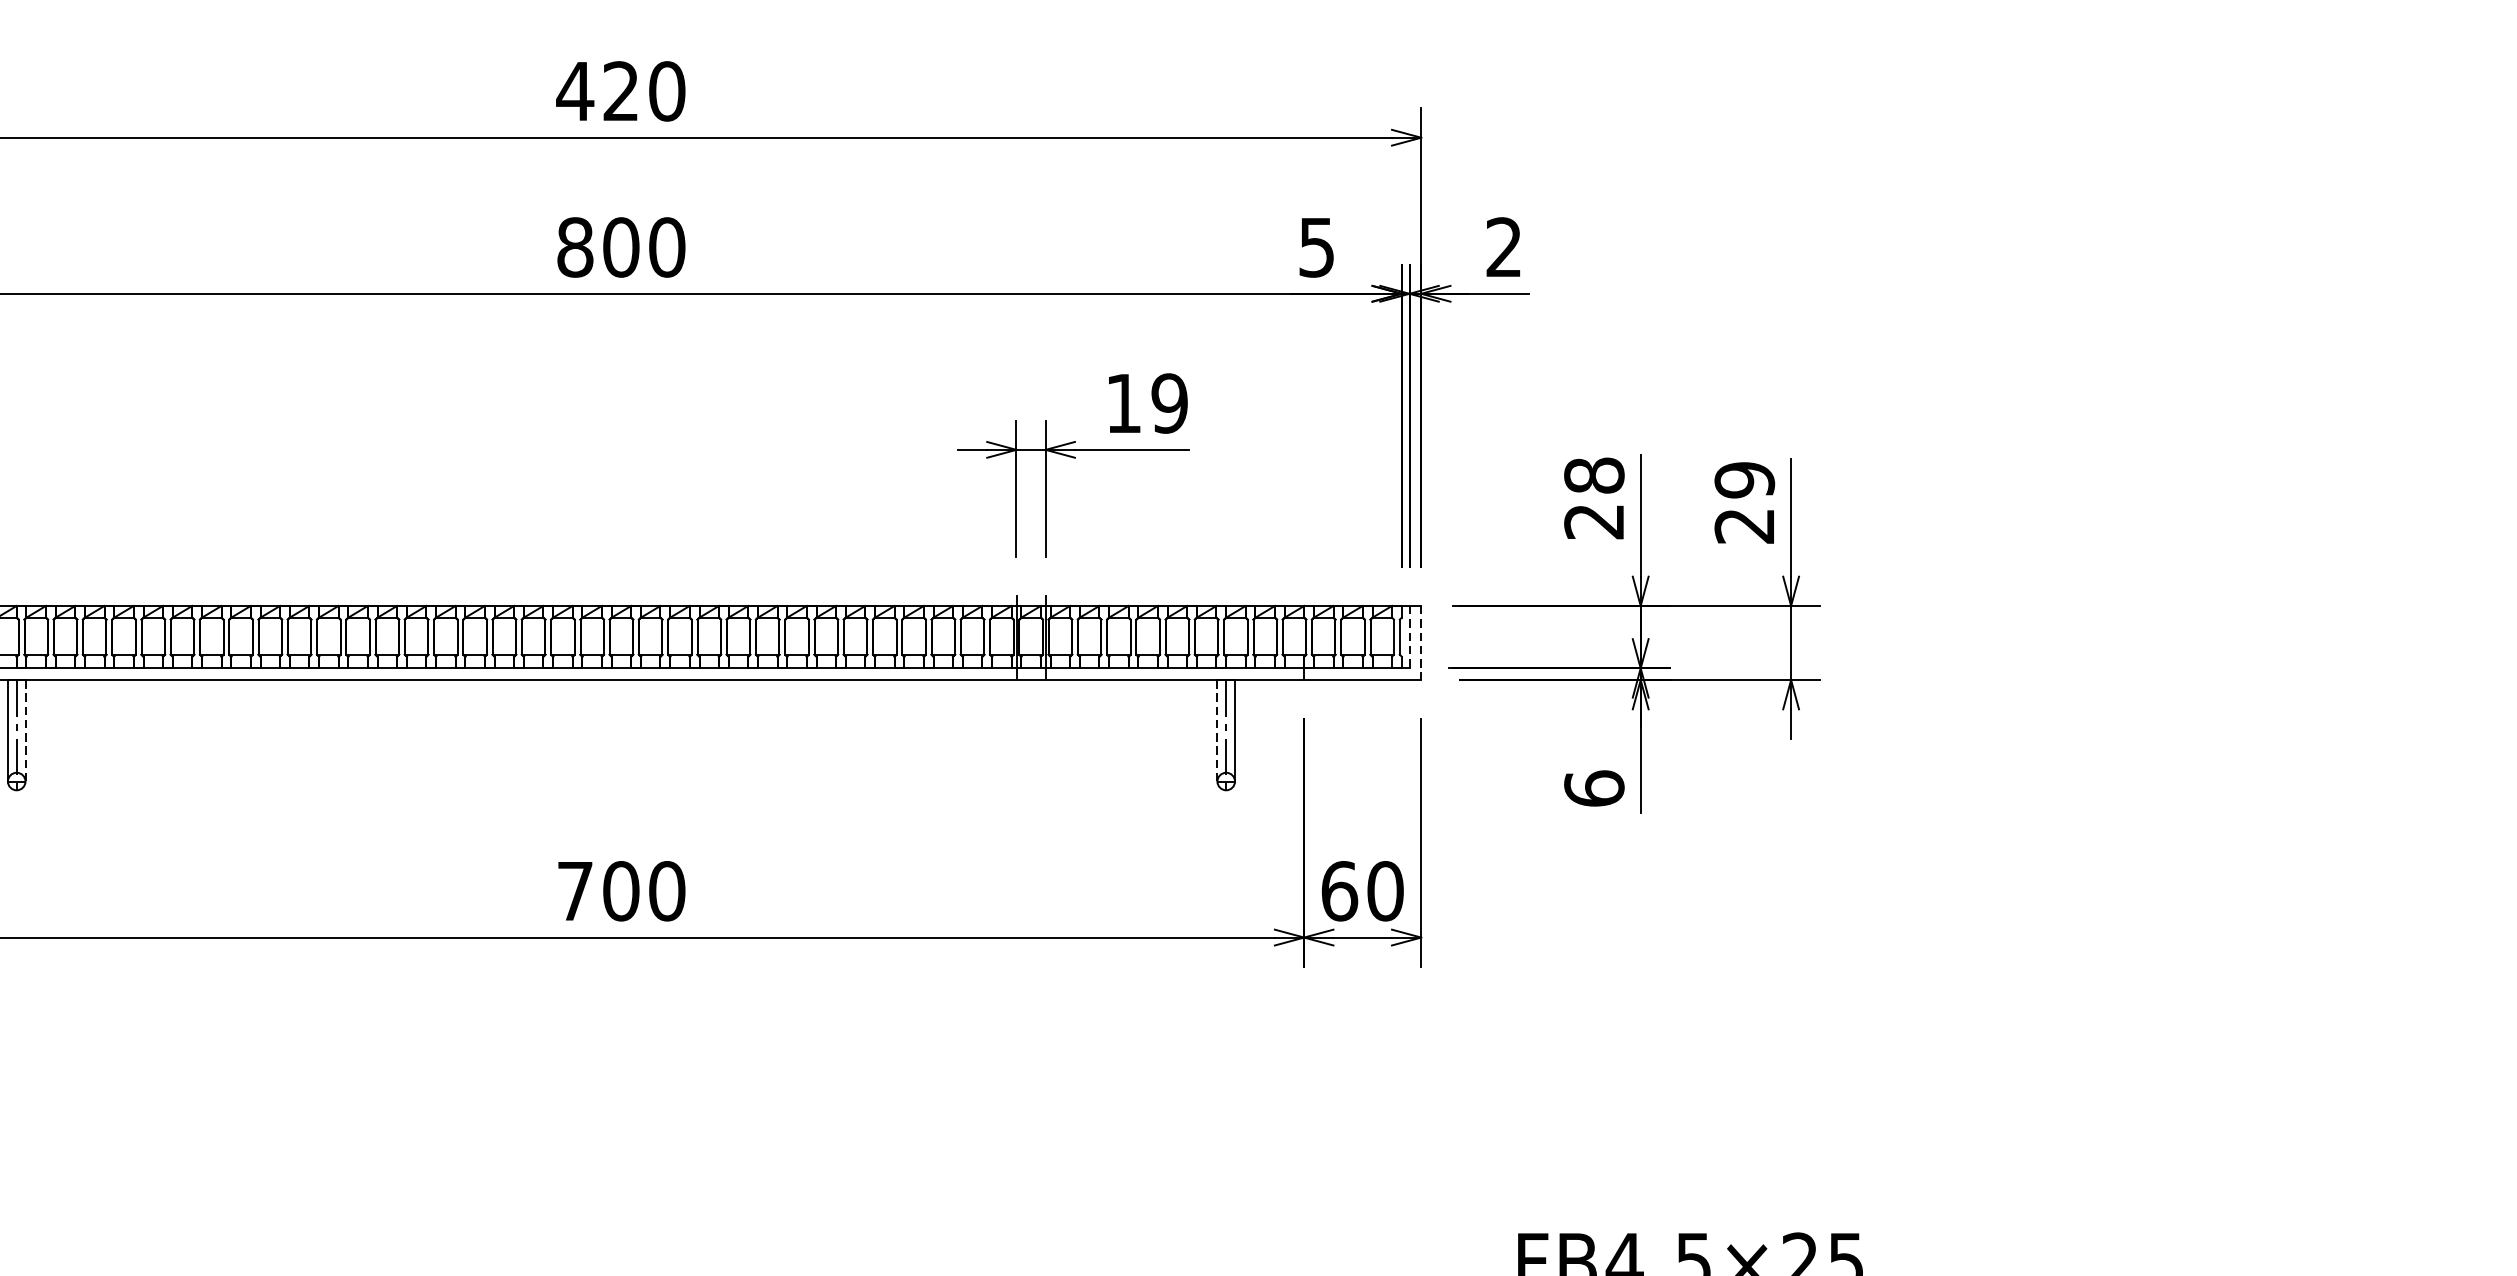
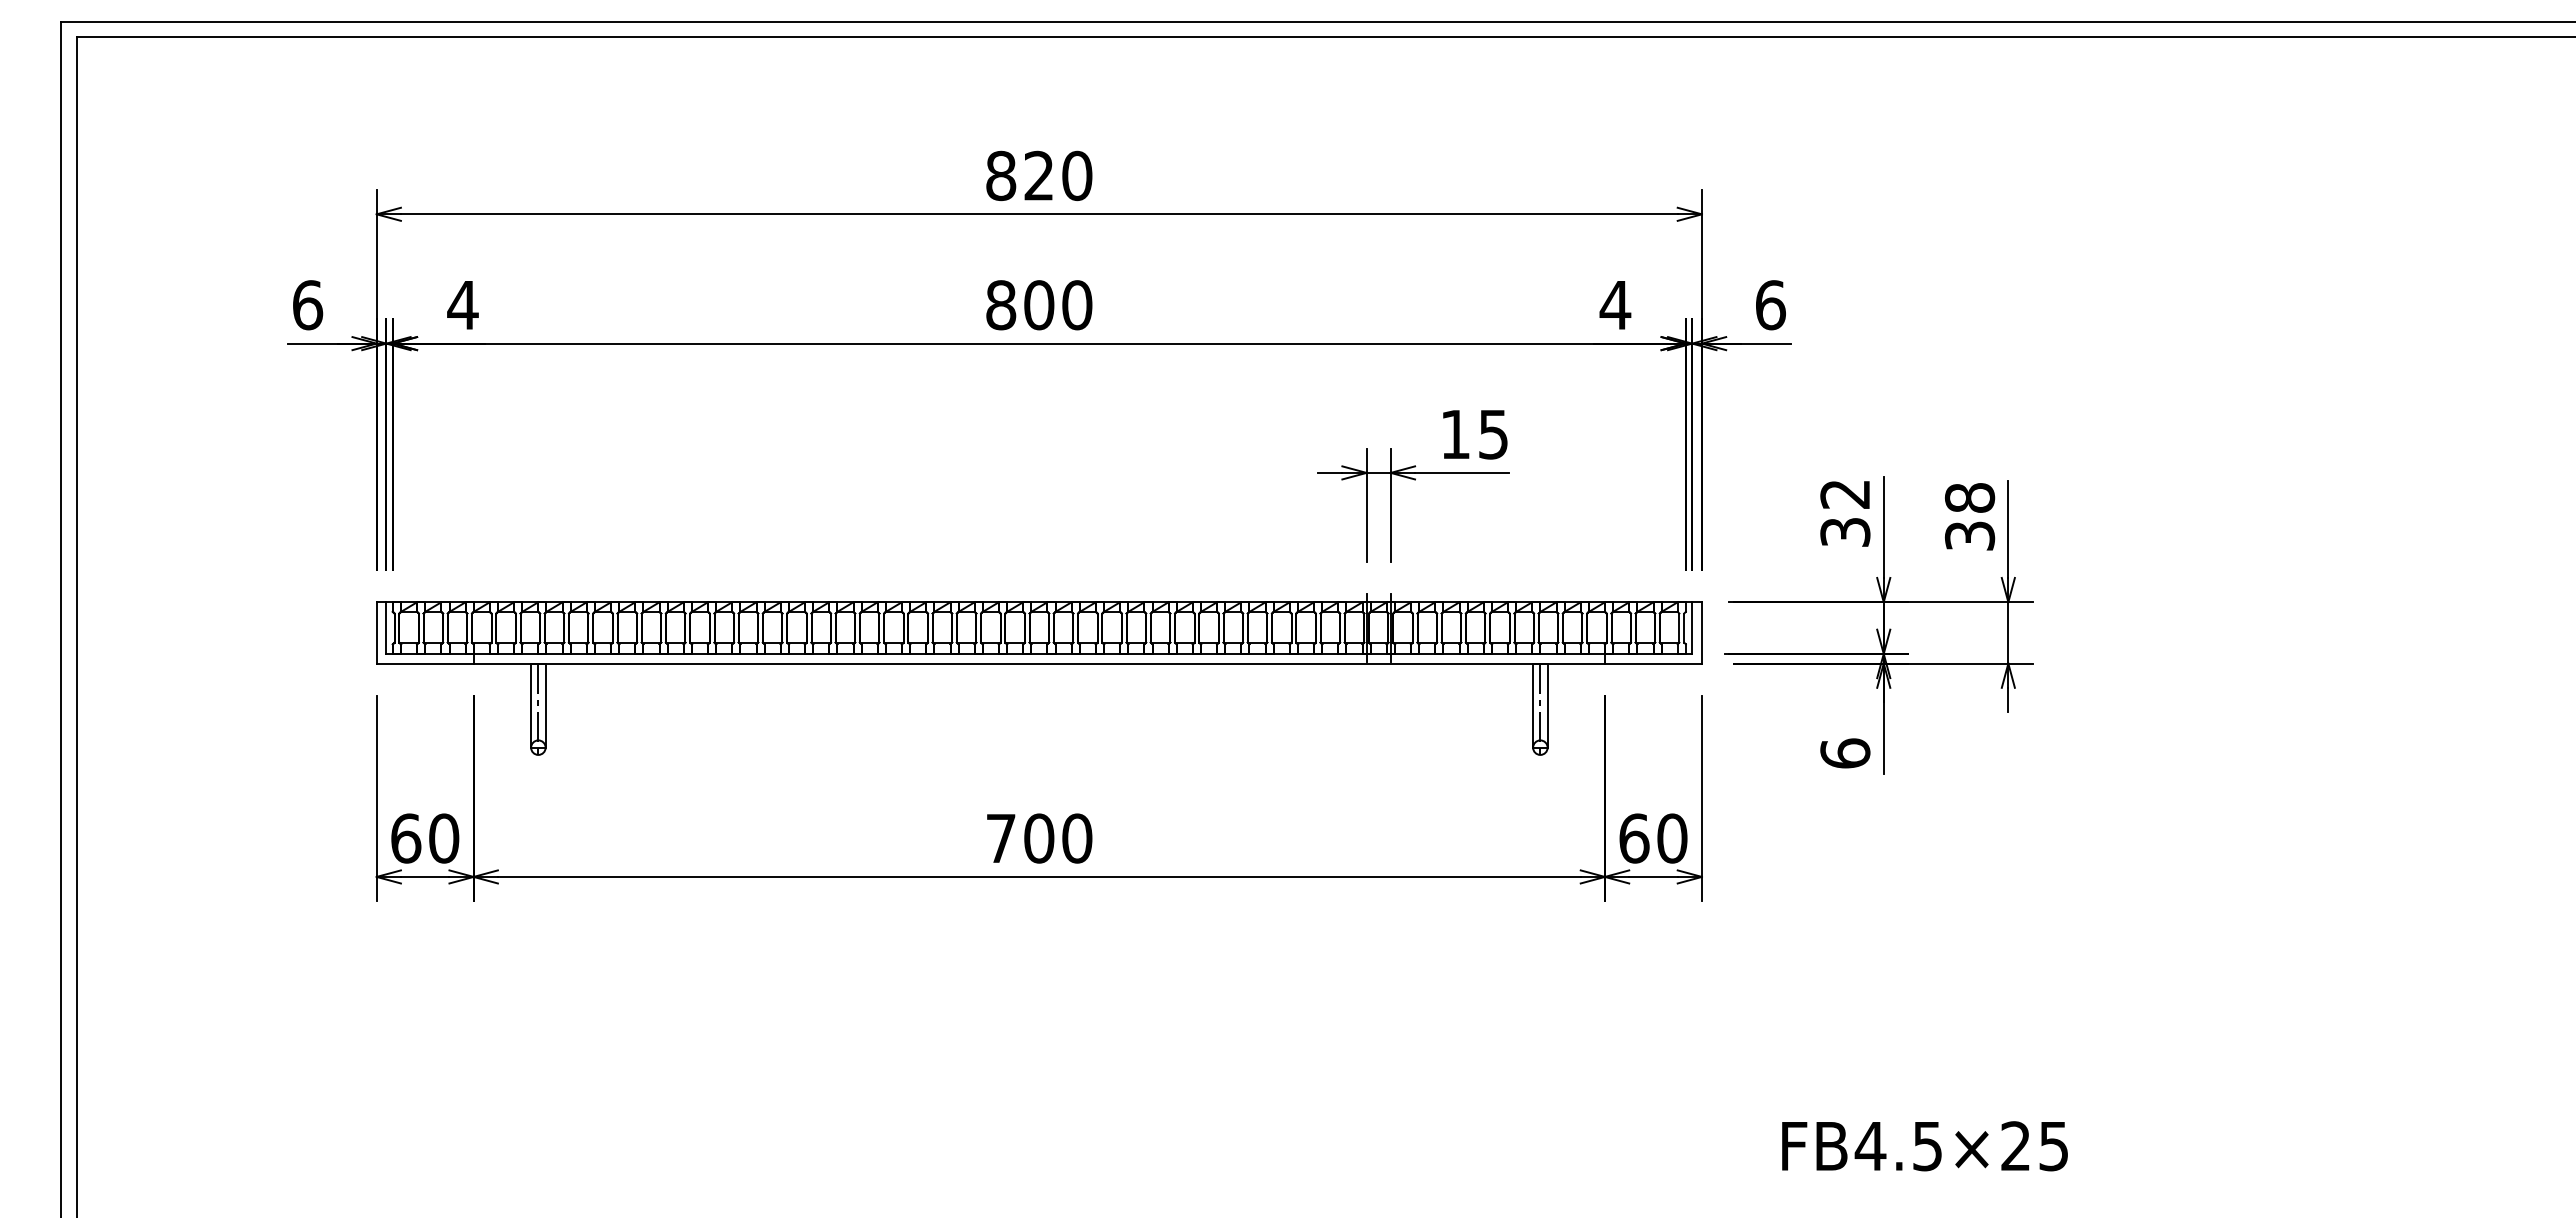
text: (574, 90) -> (1000, 175), 420 -> 820
text: (1316, 247) -> (1615, 305), 5 -> 4
text: (1503, 247) -> (1770, 305), 2 -> 6
text: (1169, 403) -> (1493, 434), 19 -> 15
text: (1594, 497) -> (1845, 512), 28 -> 32
text: (1745, 502) -> (1970, 516), 29 -> 38
line: (1409, 637) -> (1692, 628), dashed -> solid
line: (1420, 642) -> (1701, 632), dashed -> solid
line: (25, 731) -> (545, 706), dashed -> solid
line: (1217, 731) -> (1533, 706), dashed -> solid

